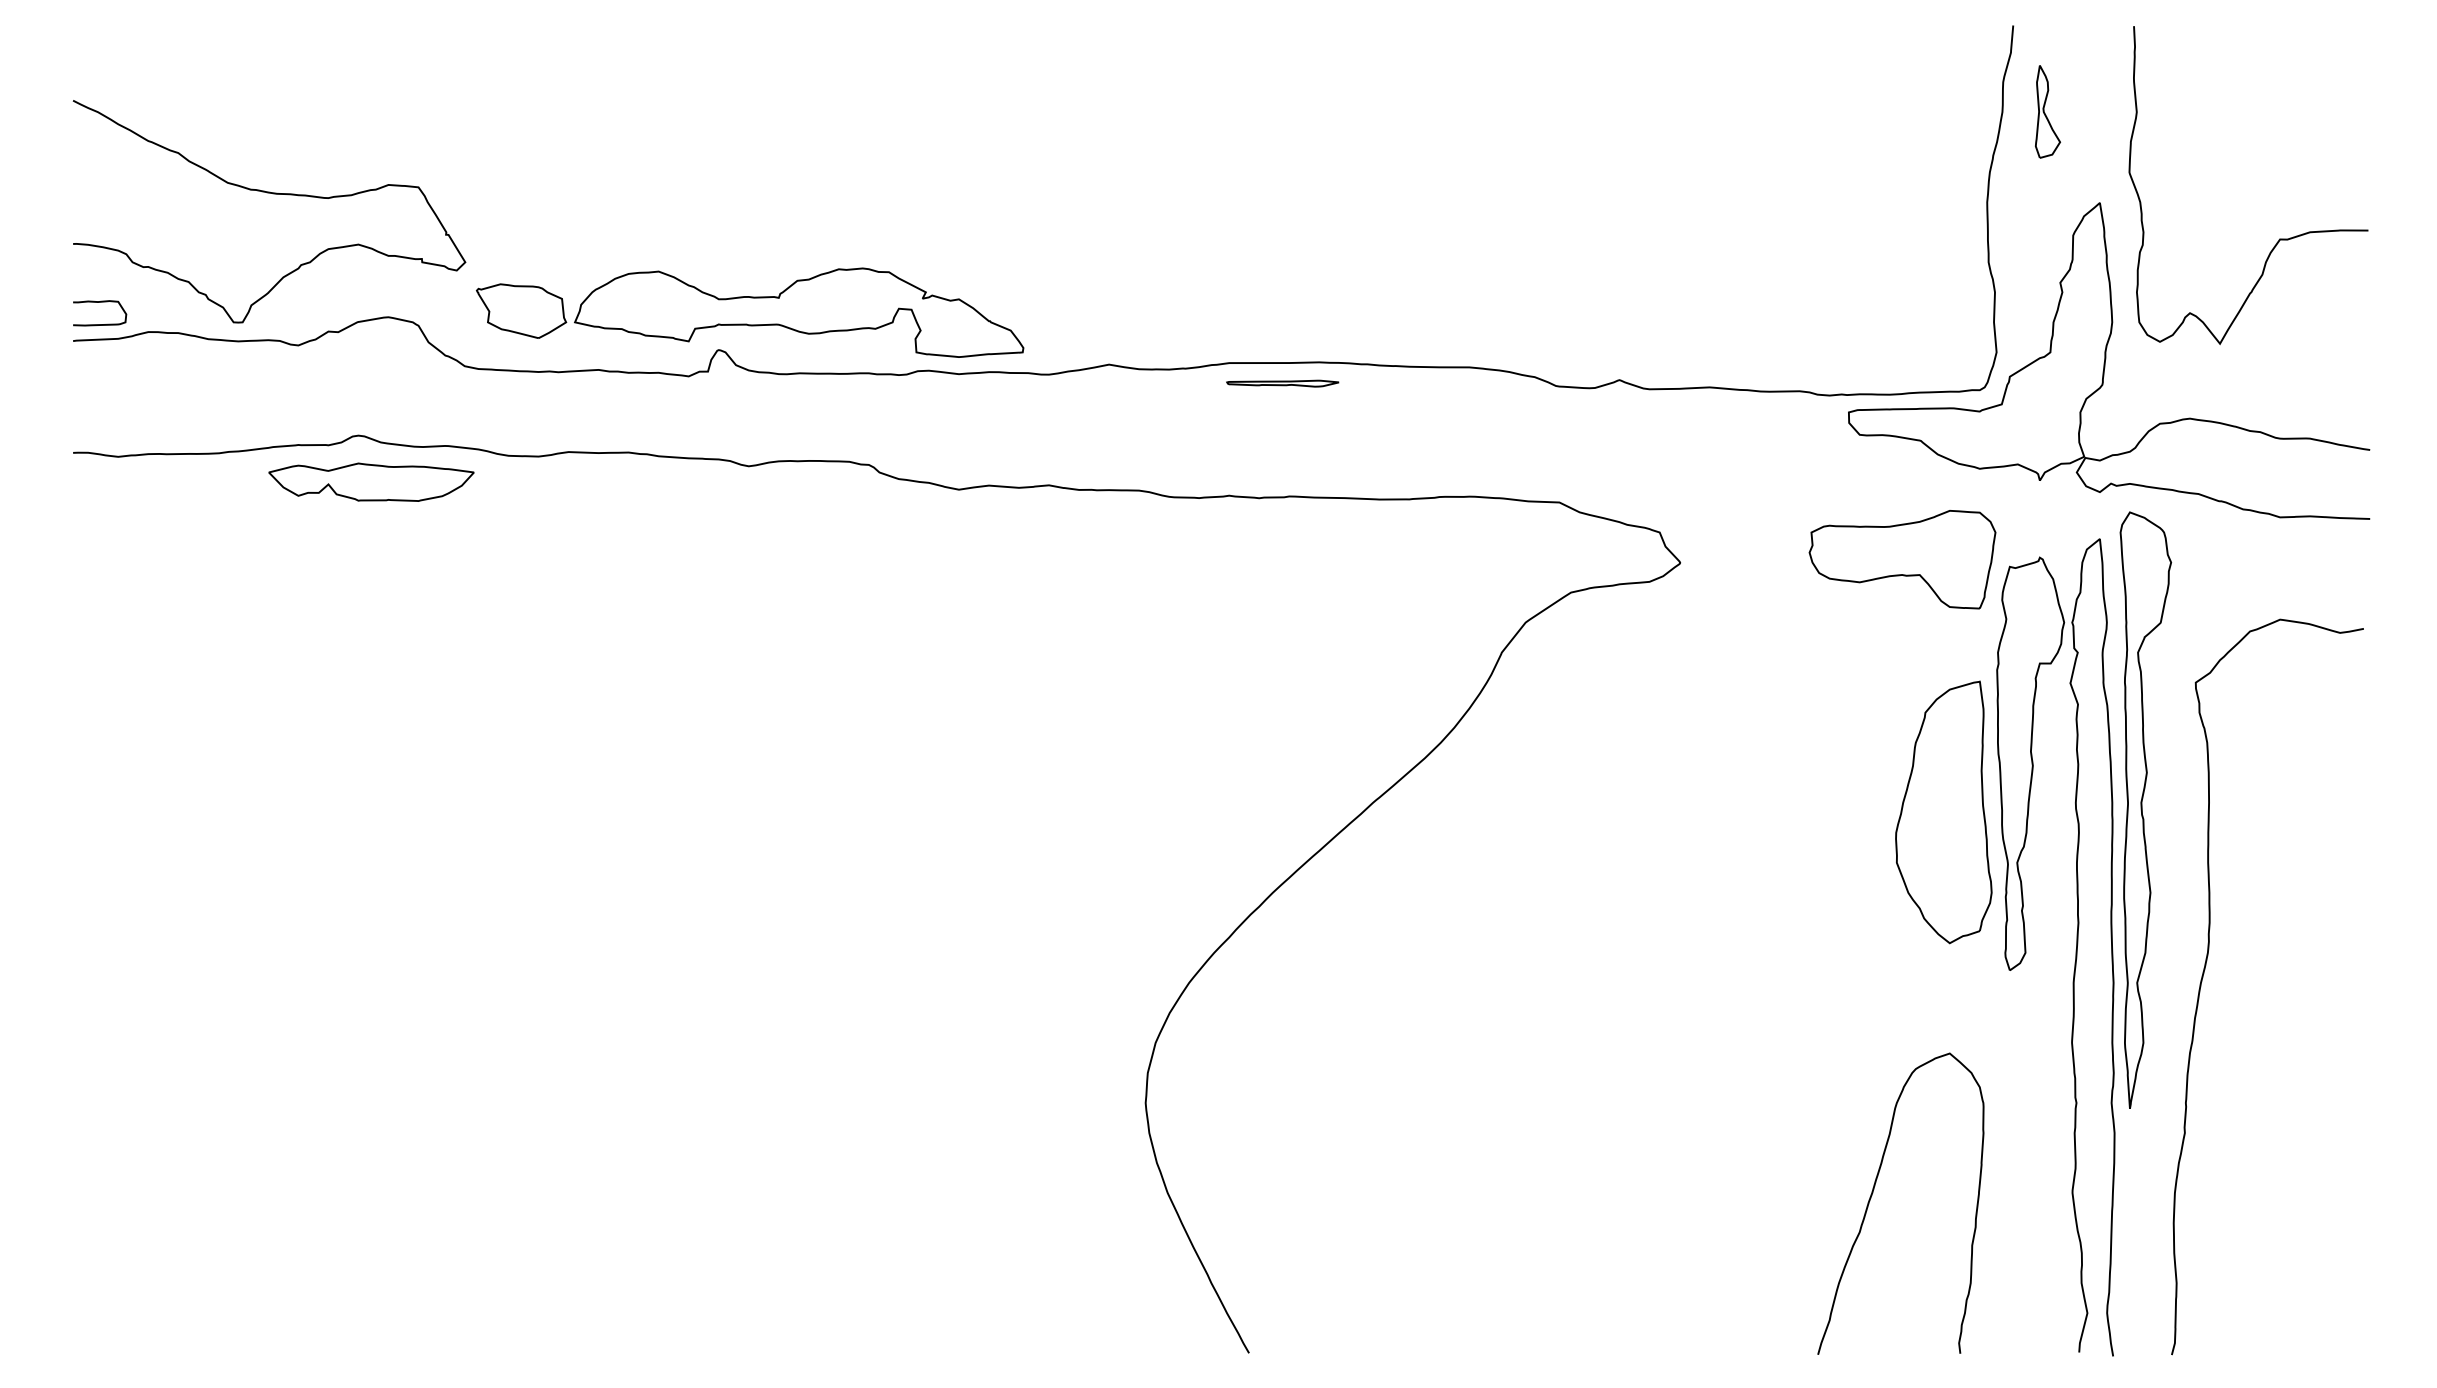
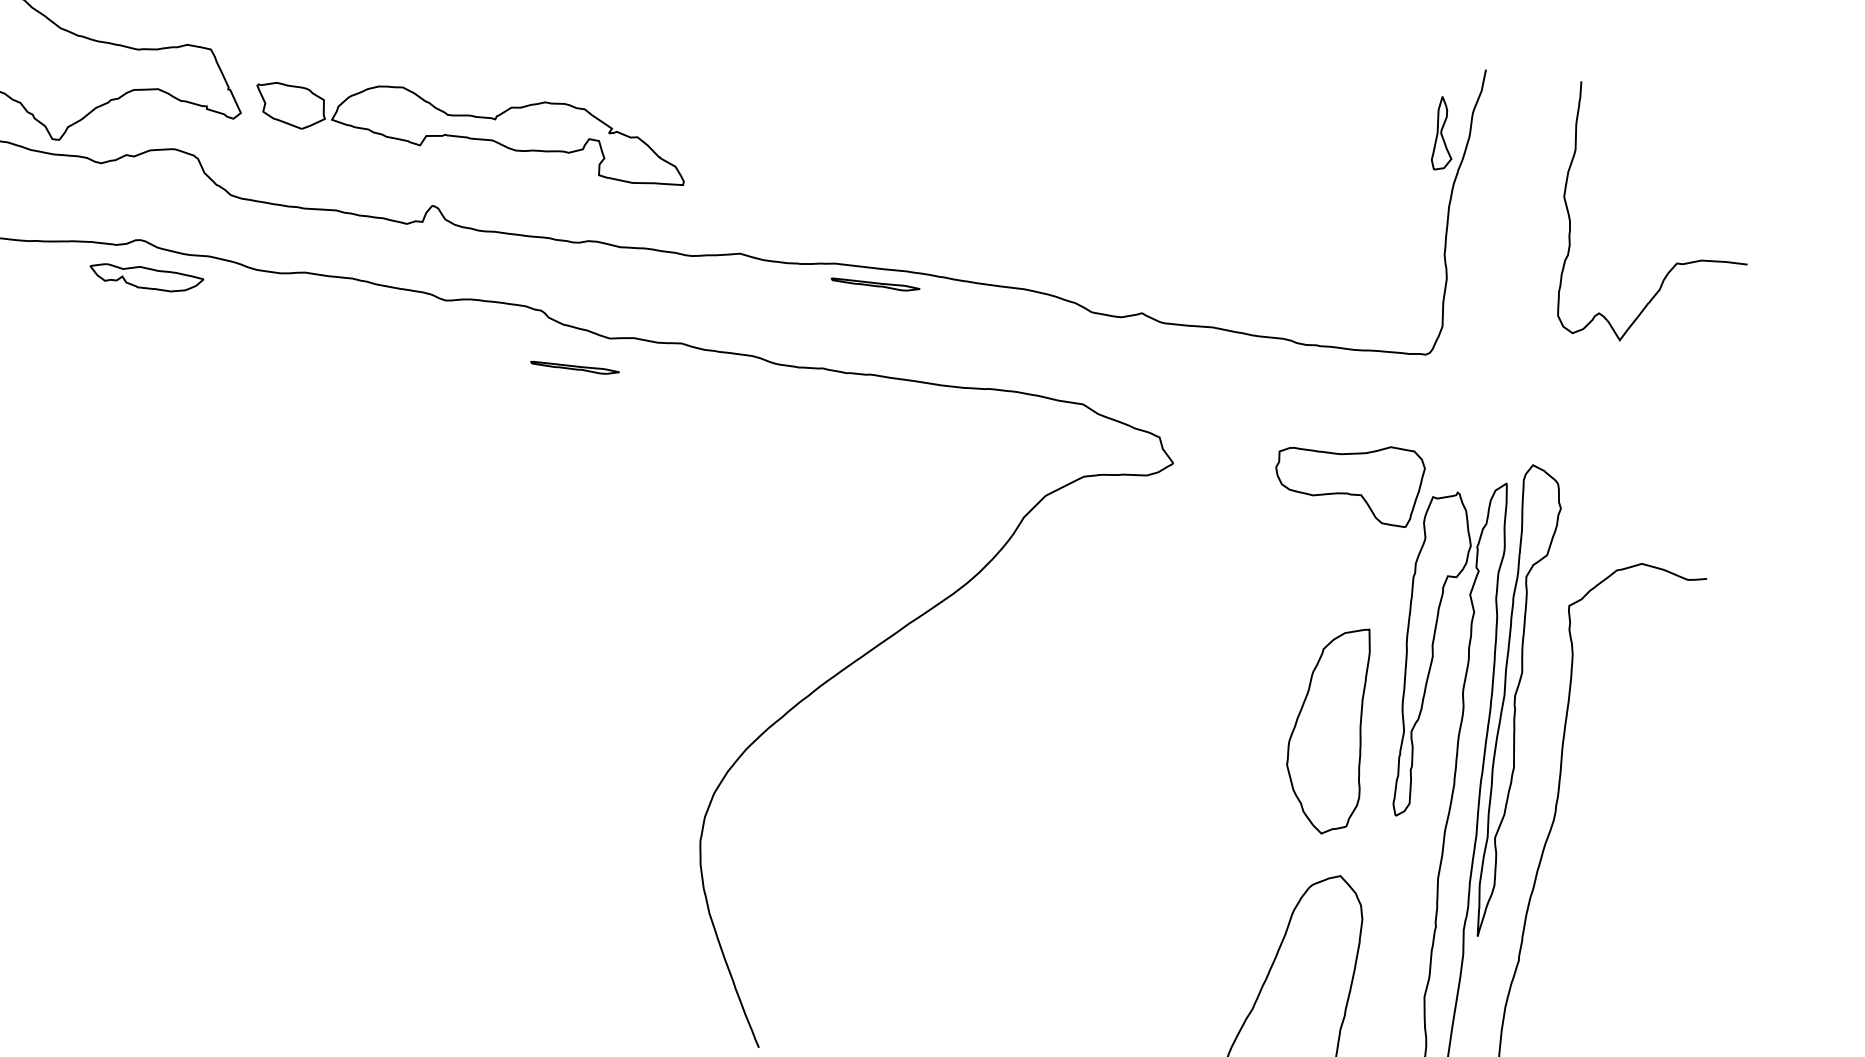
part: (2047, 111) -> (1444, 133), moved
part: (750, 312) -> (471, 128), moved
part: (2109, 360) -> (1530, 343), removed
part: (371, 481) -> (146, 277), size x0.7
part: (919, 531) -> (574, 367), added
part: (1943, 812) -> (1328, 729), moved

